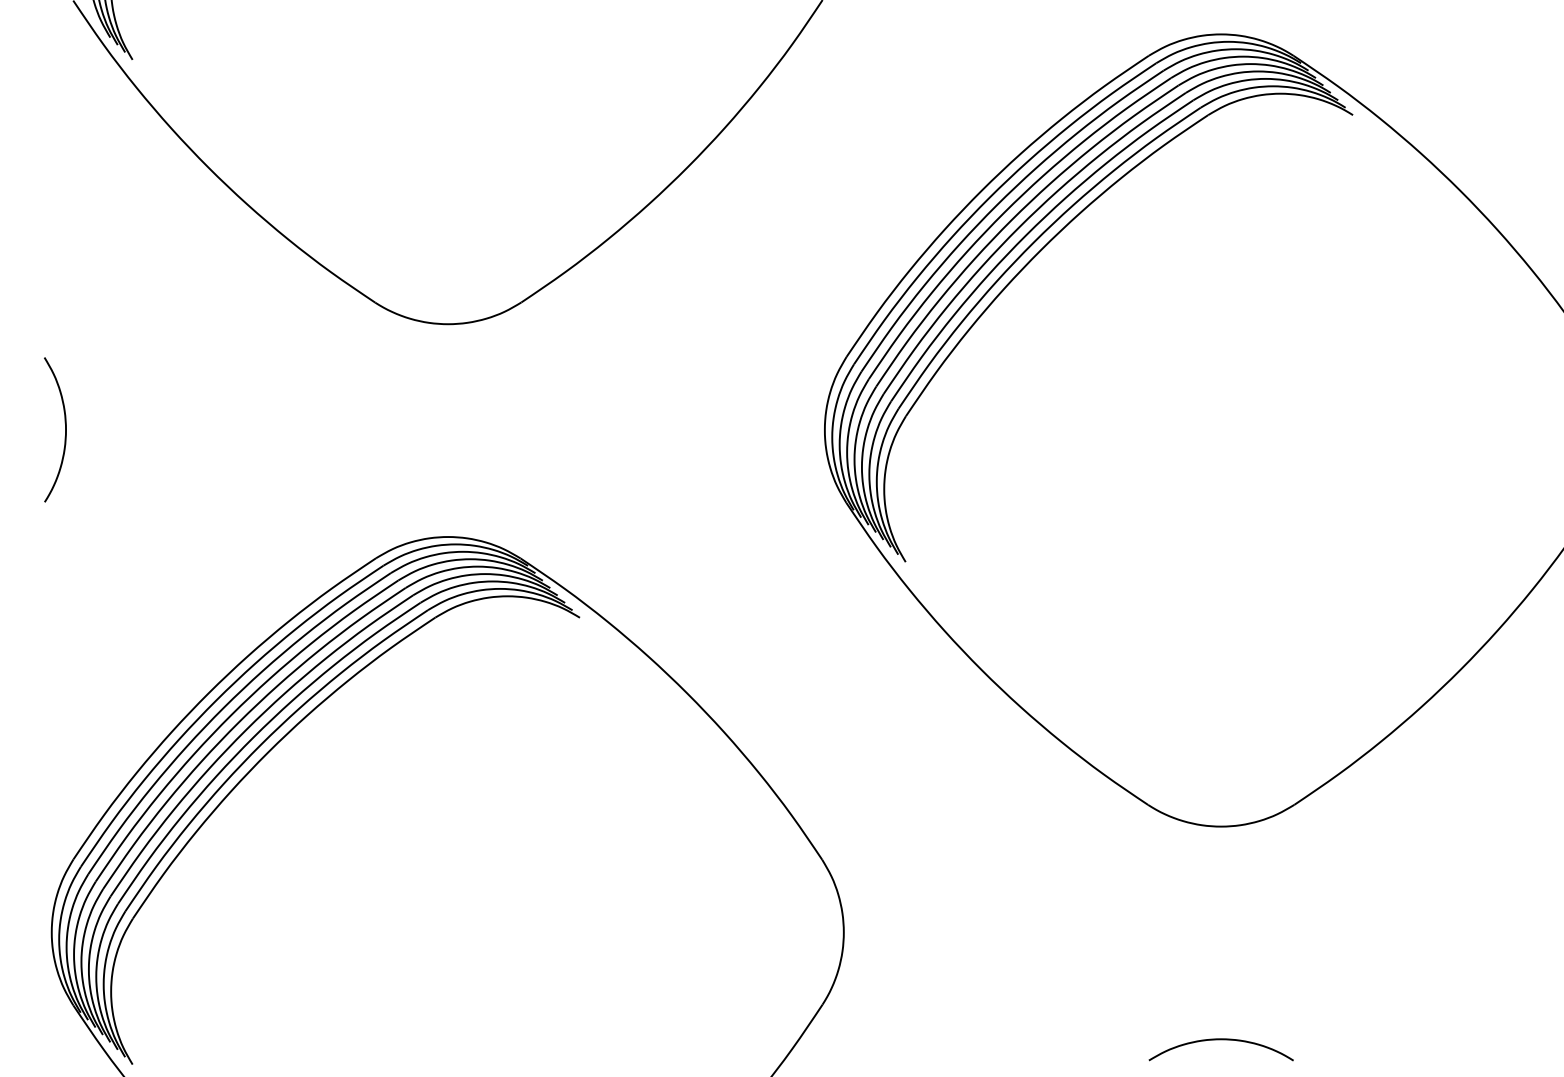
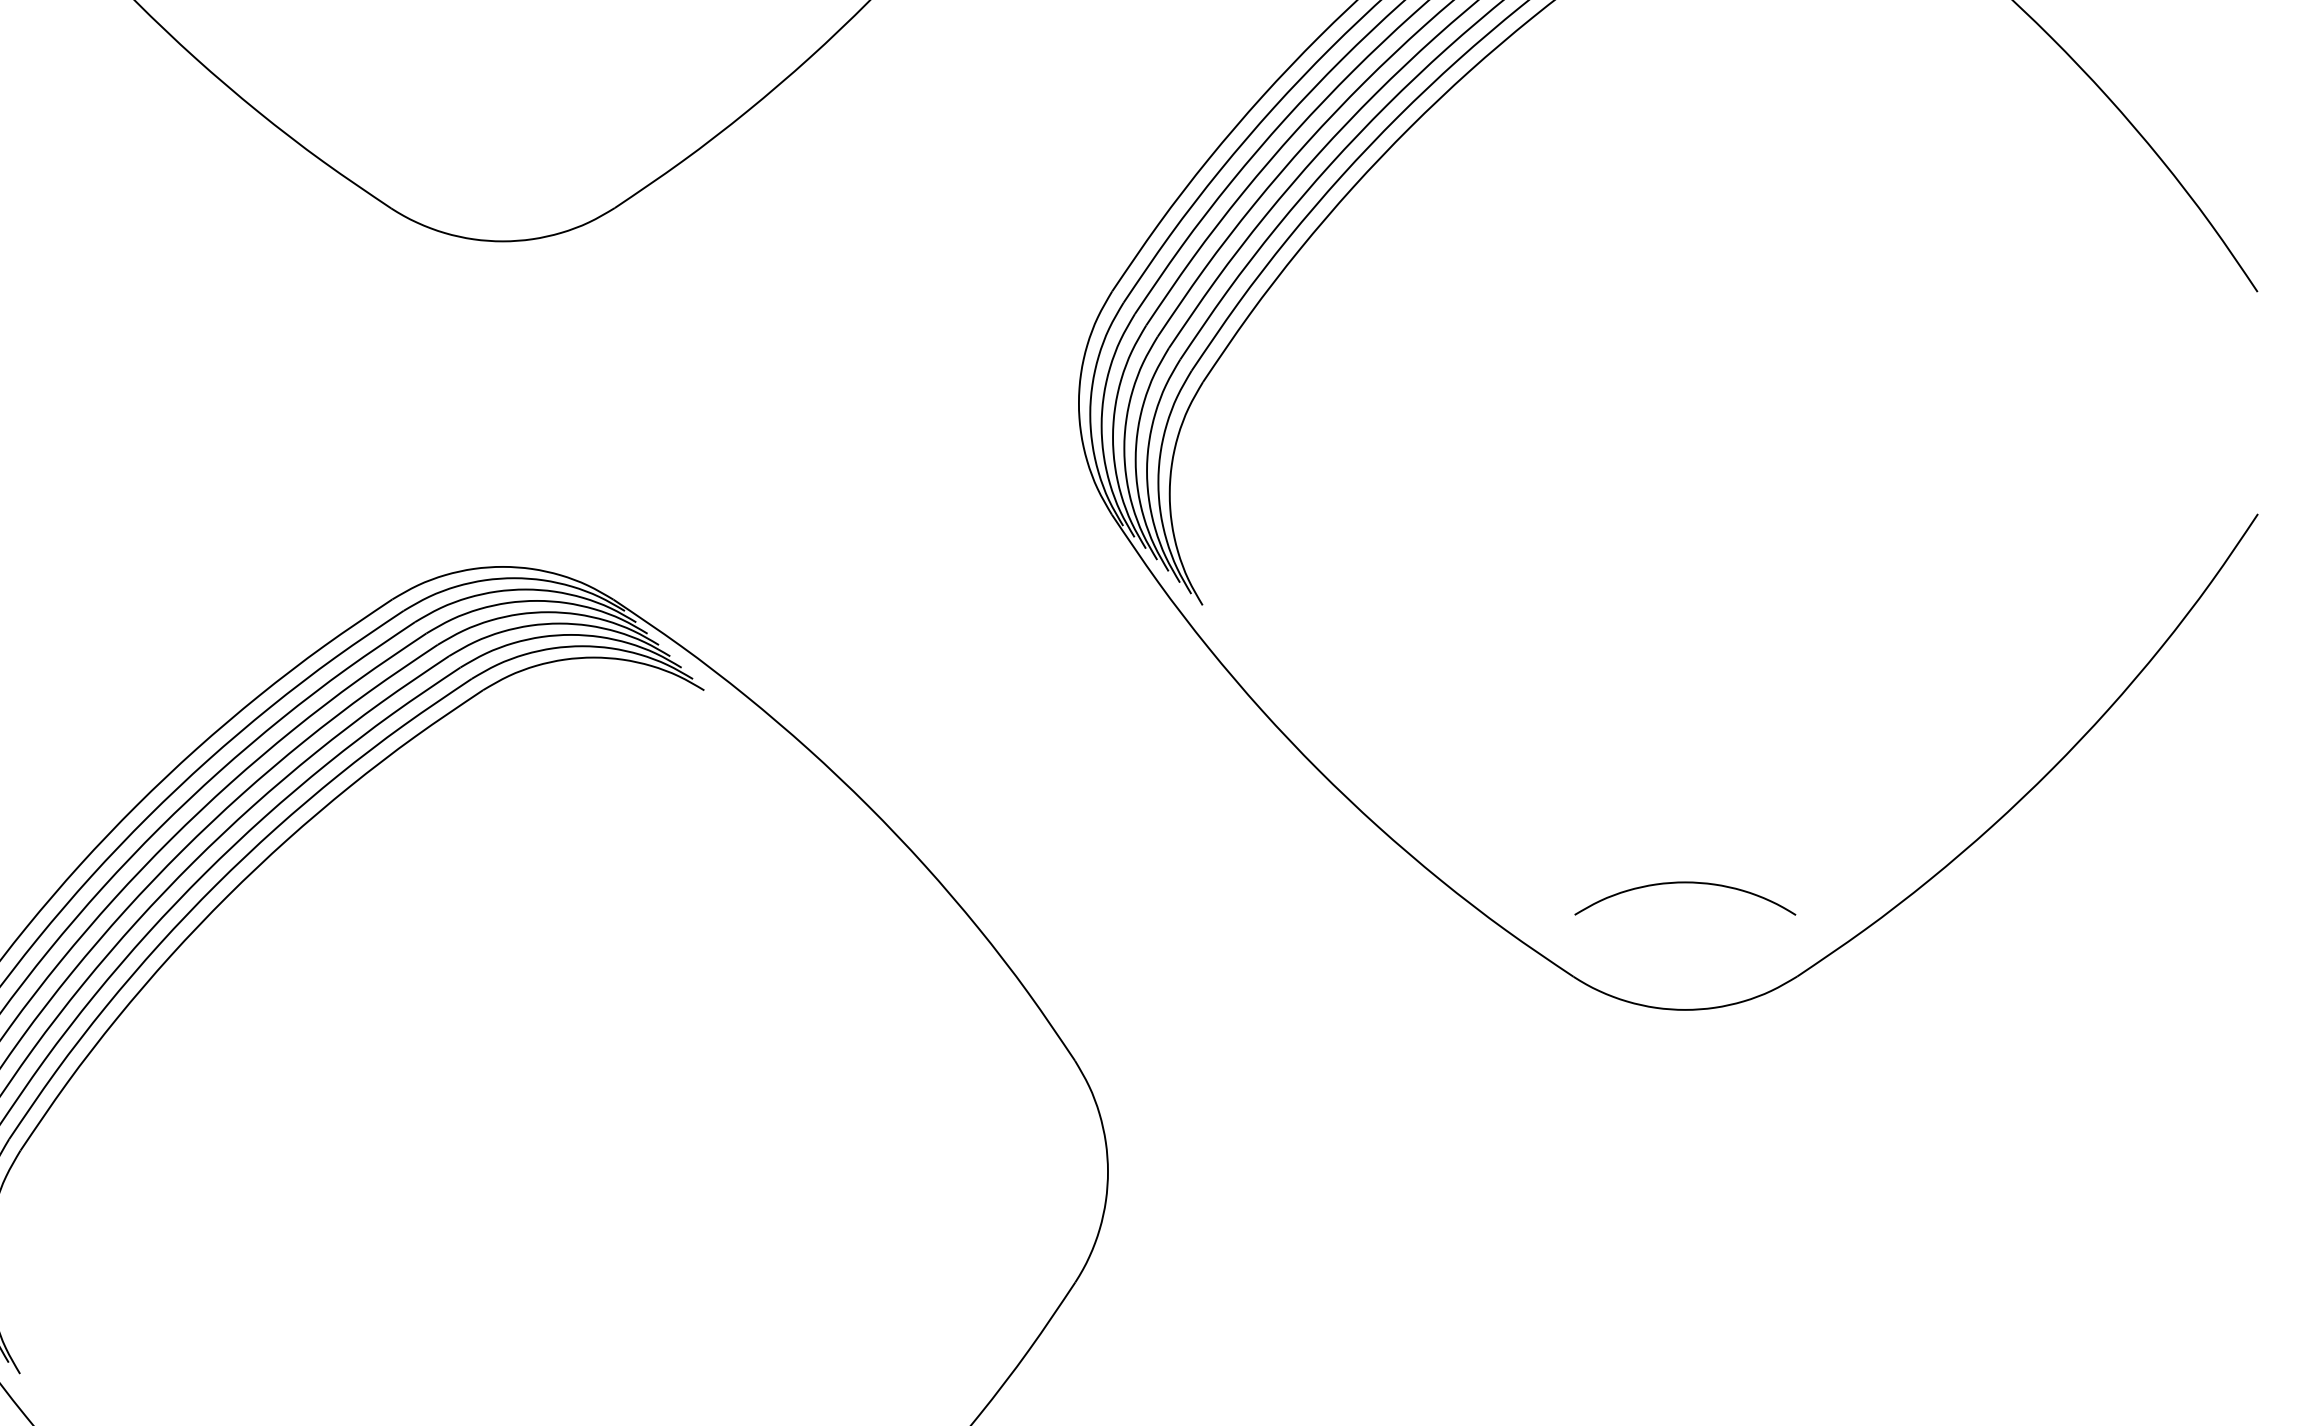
curve: (1220, 1040) -> (1684, 884), moved

